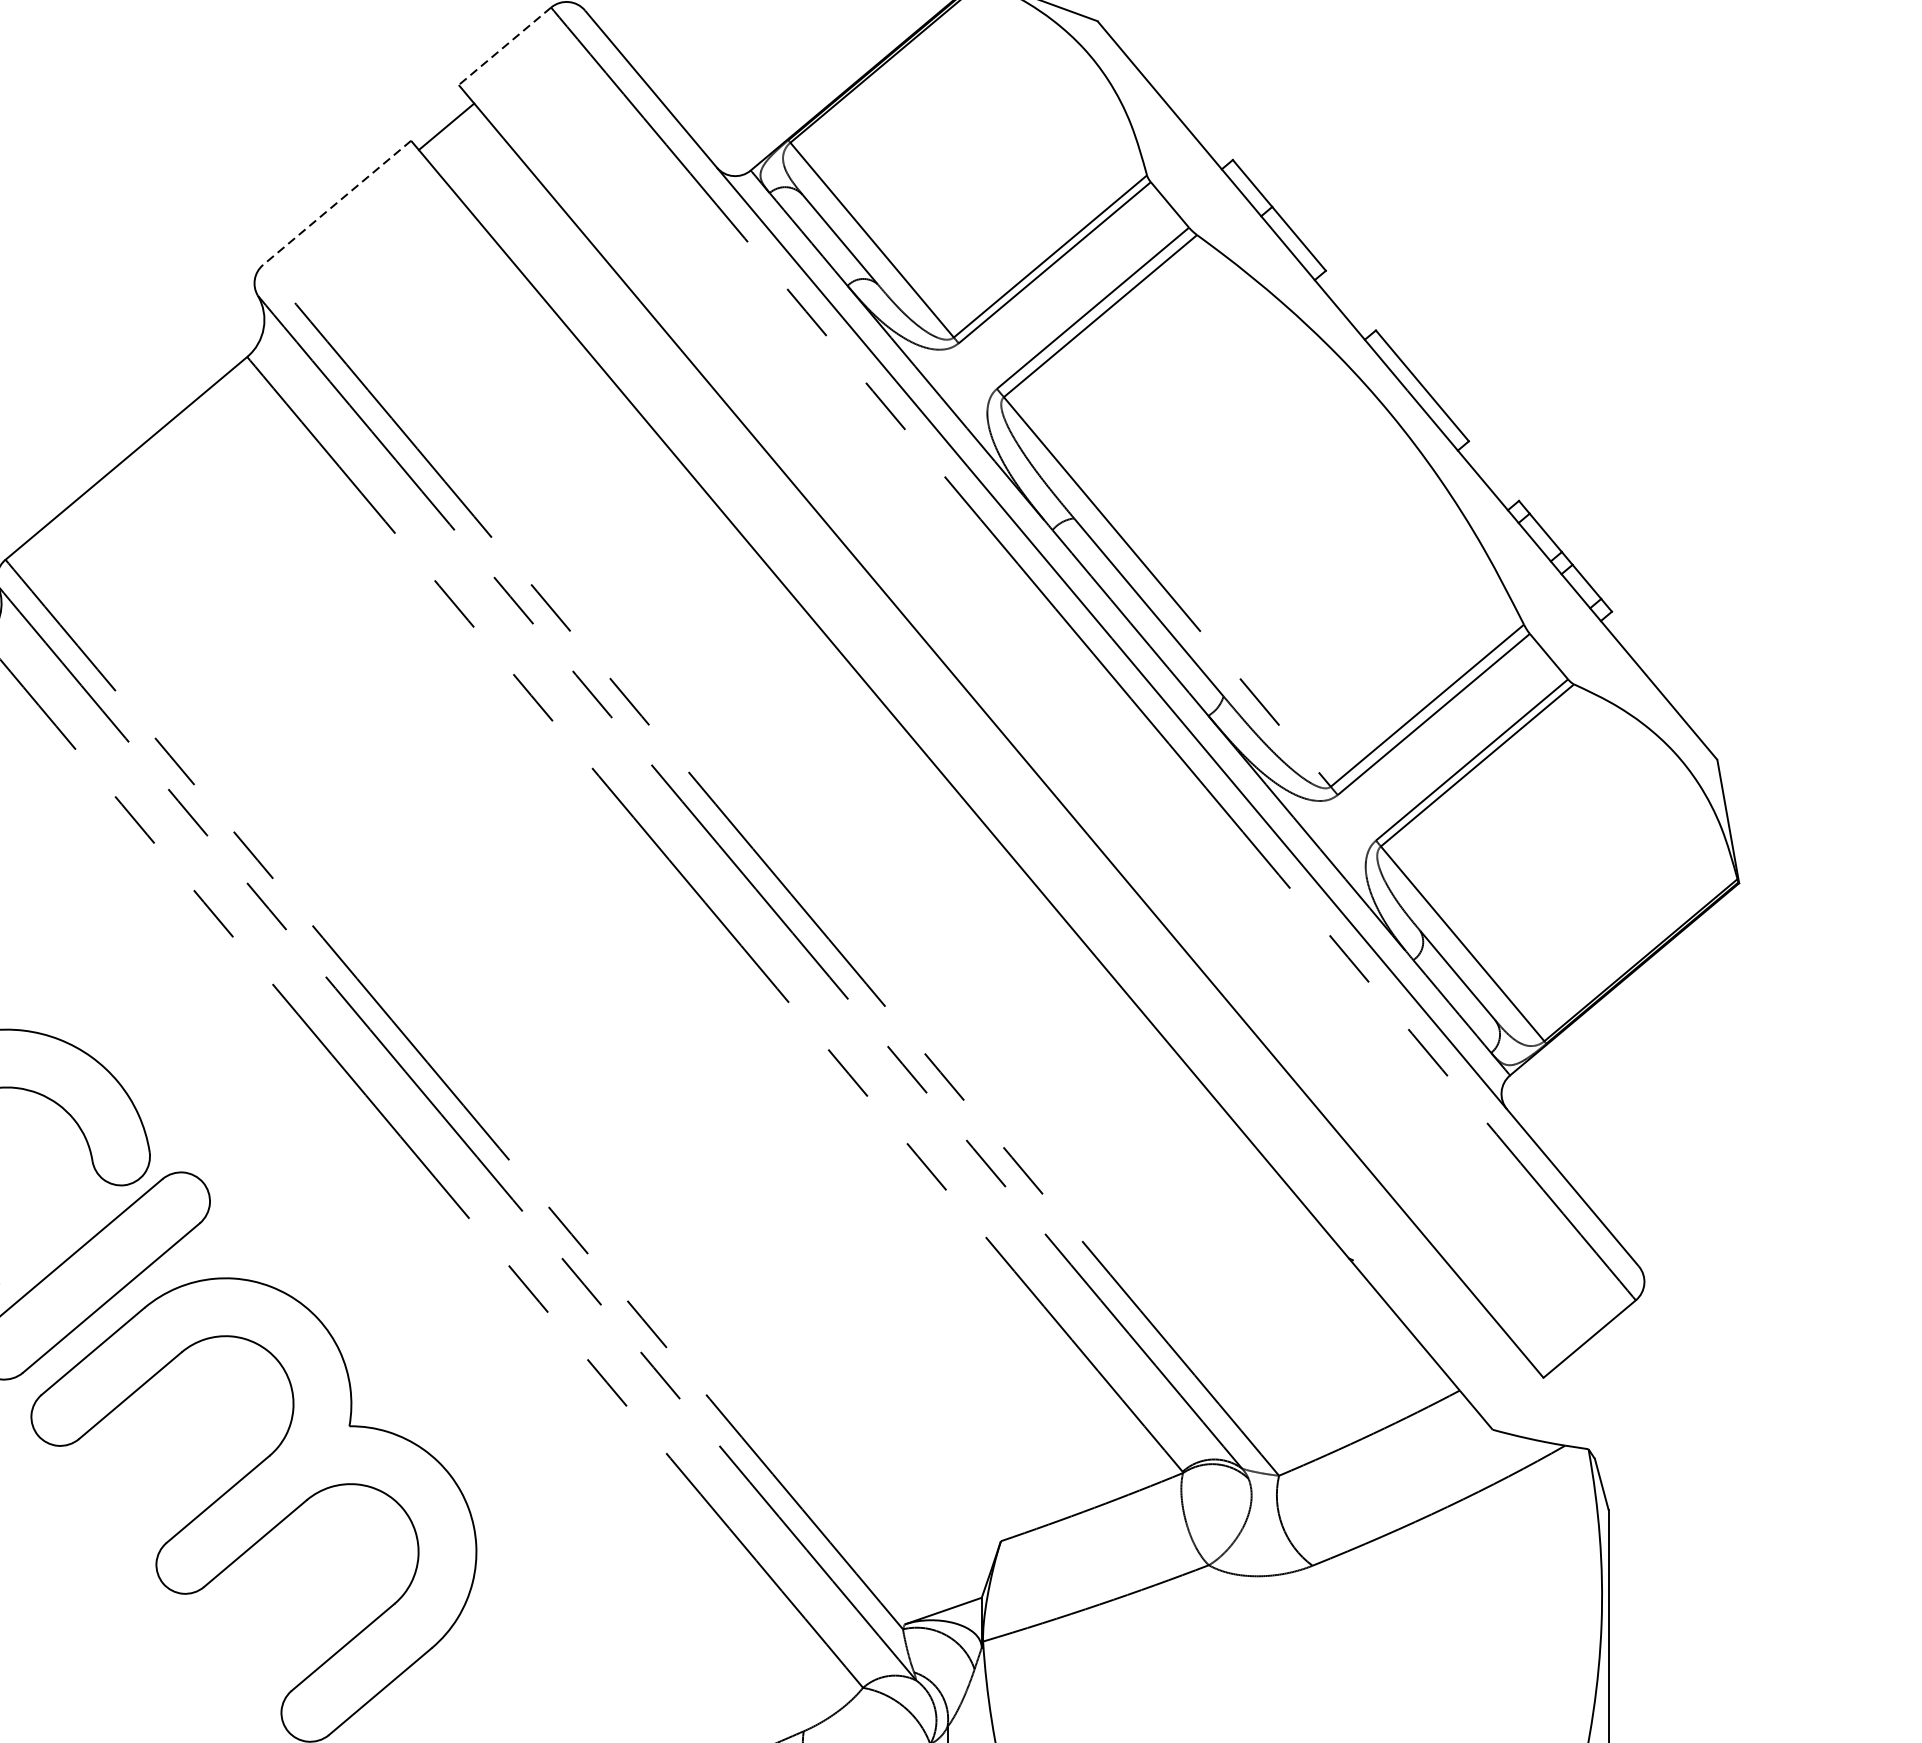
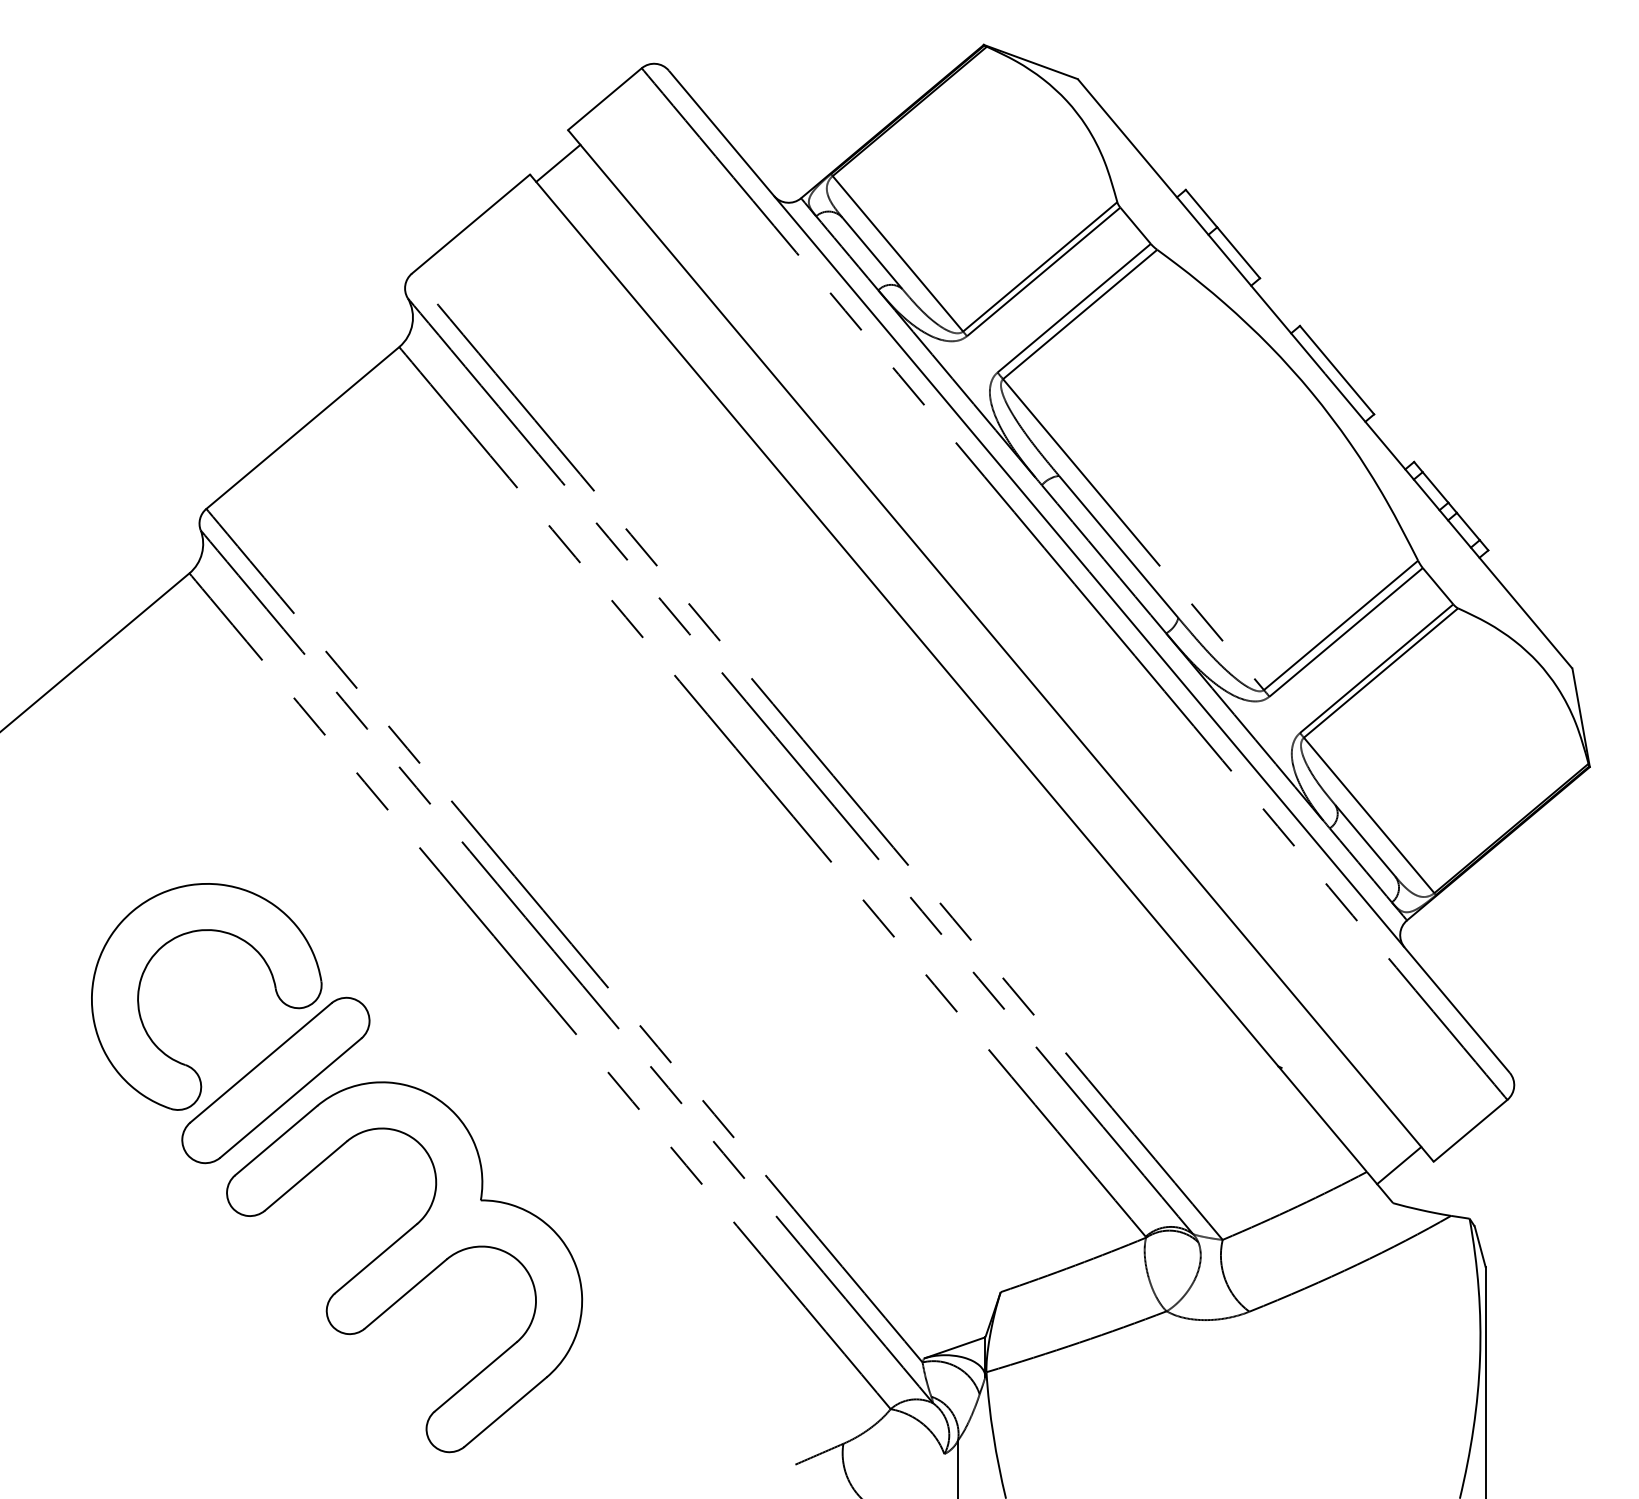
line: (504, 46) -> (604, 99), dashed -> solid
line: (336, 203) -> (470, 224), dashed -> solid
line: (1500, 1382) -> (1399, 1165), added

